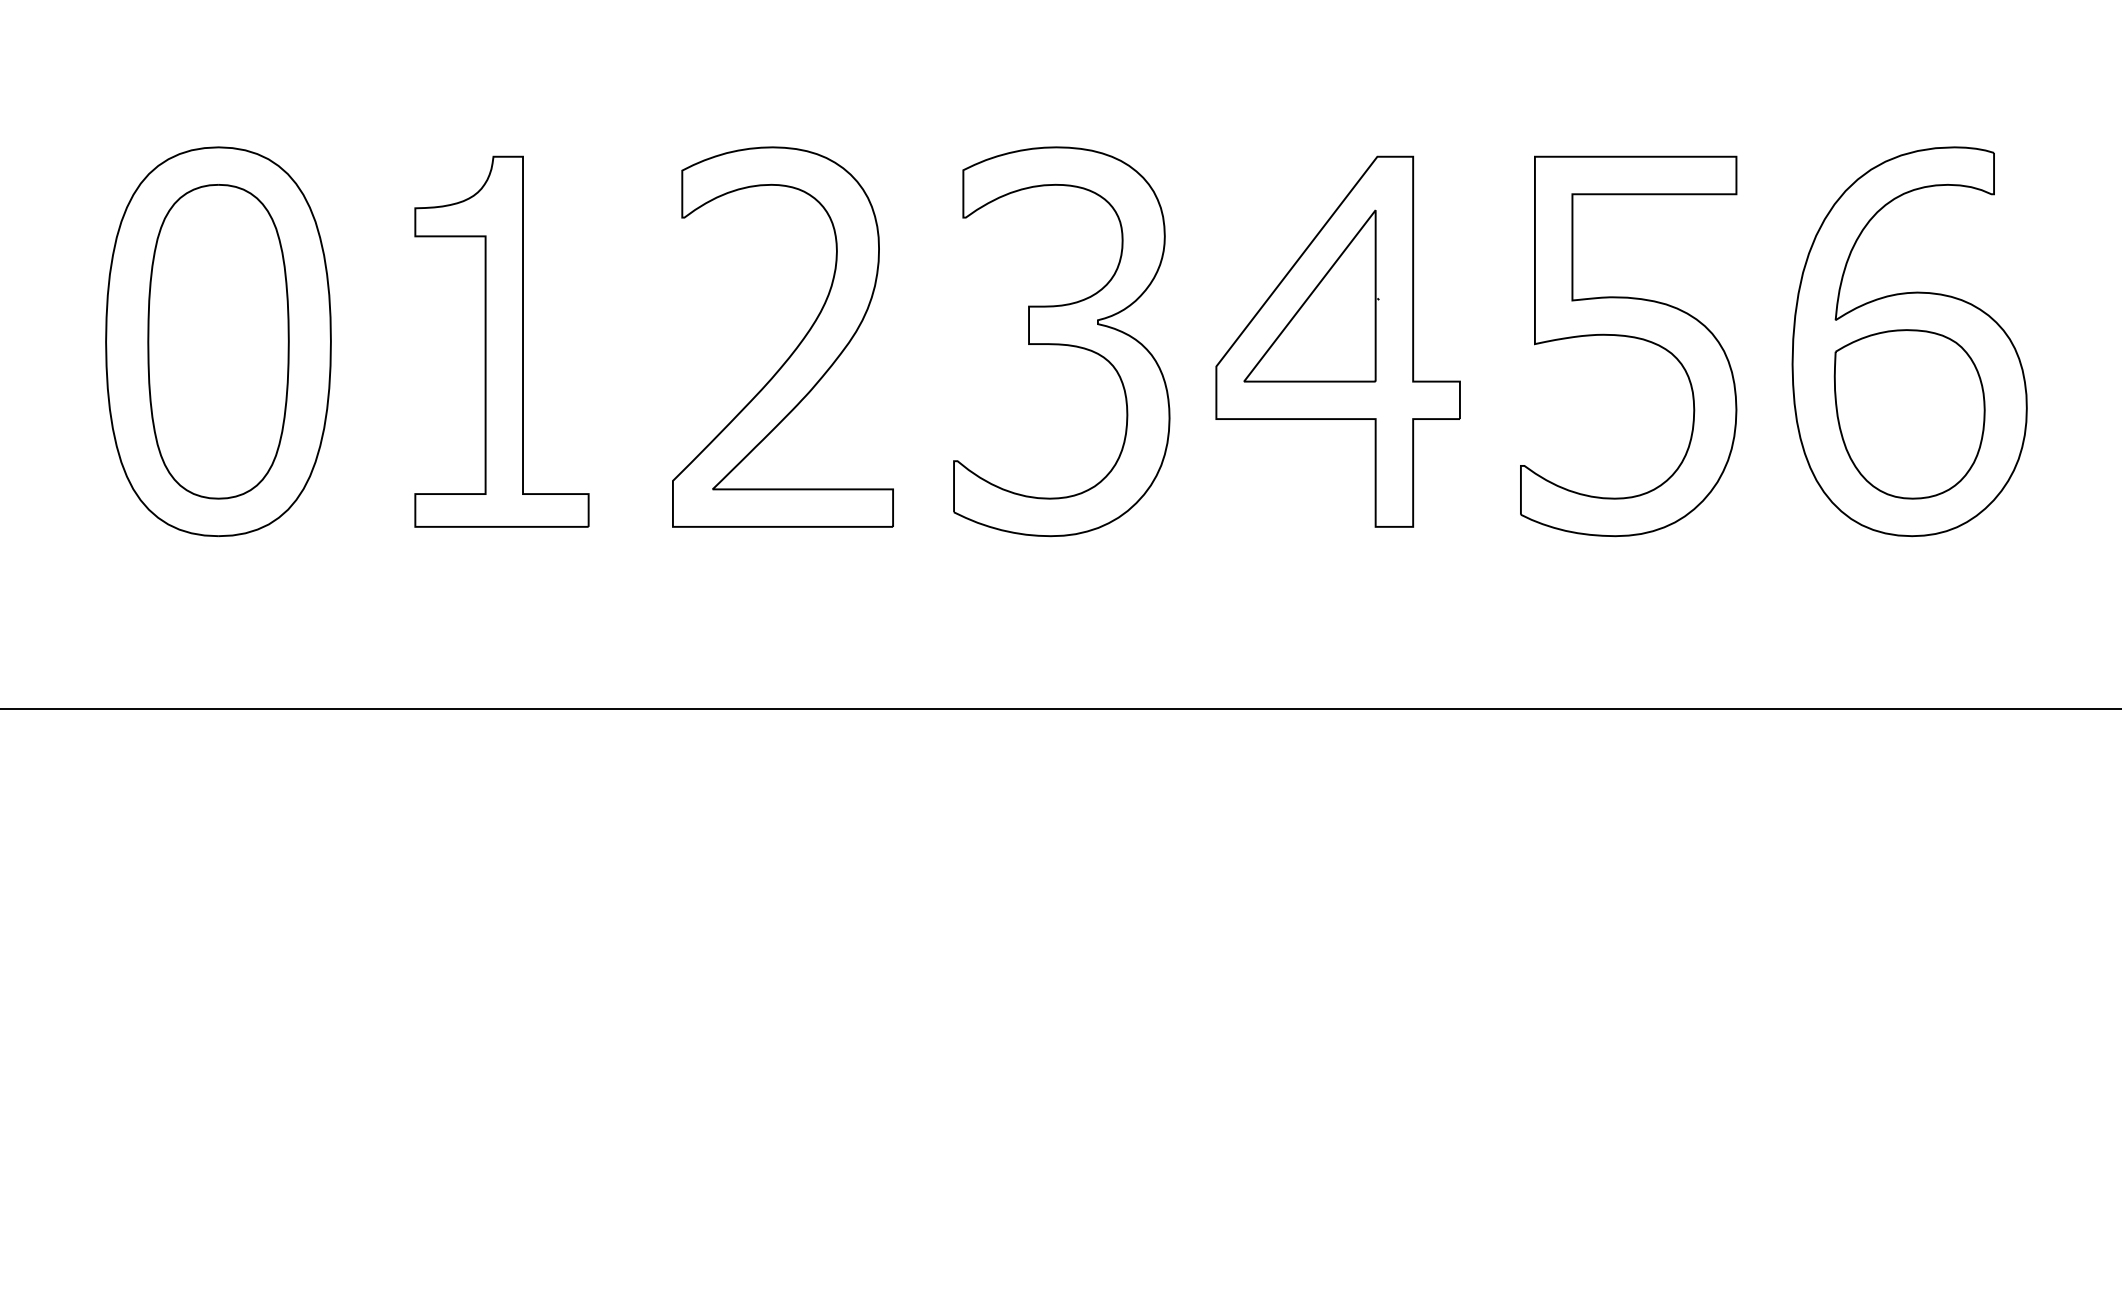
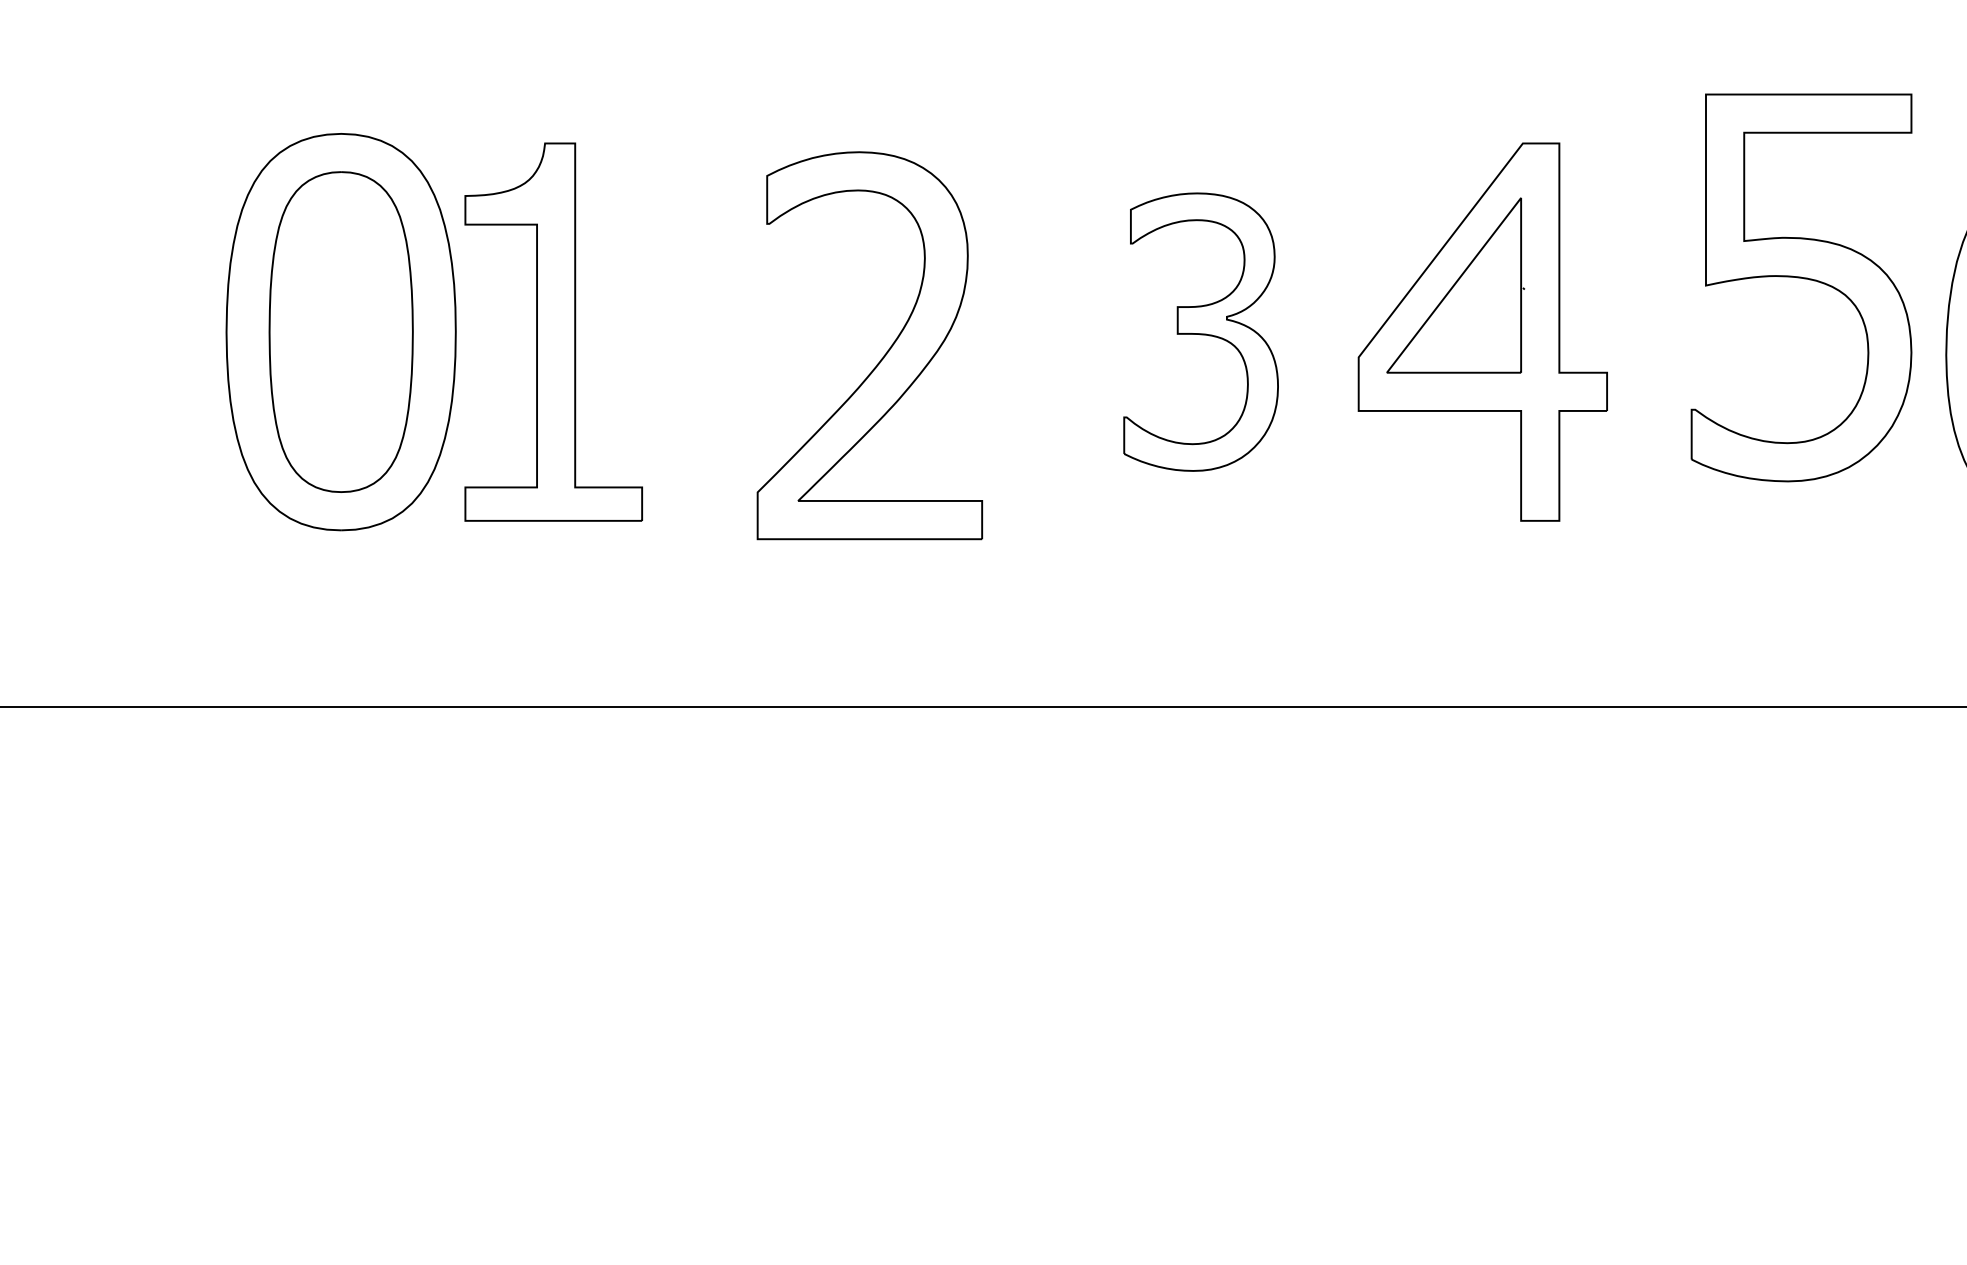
part: (1628, 337) -> (1801, 278), moved
part: (501, 341) -> (553, 331), moved
part: (1061, 341) -> (1200, 331), size x0.7
part: (796, 346) -> (883, 355), moved

